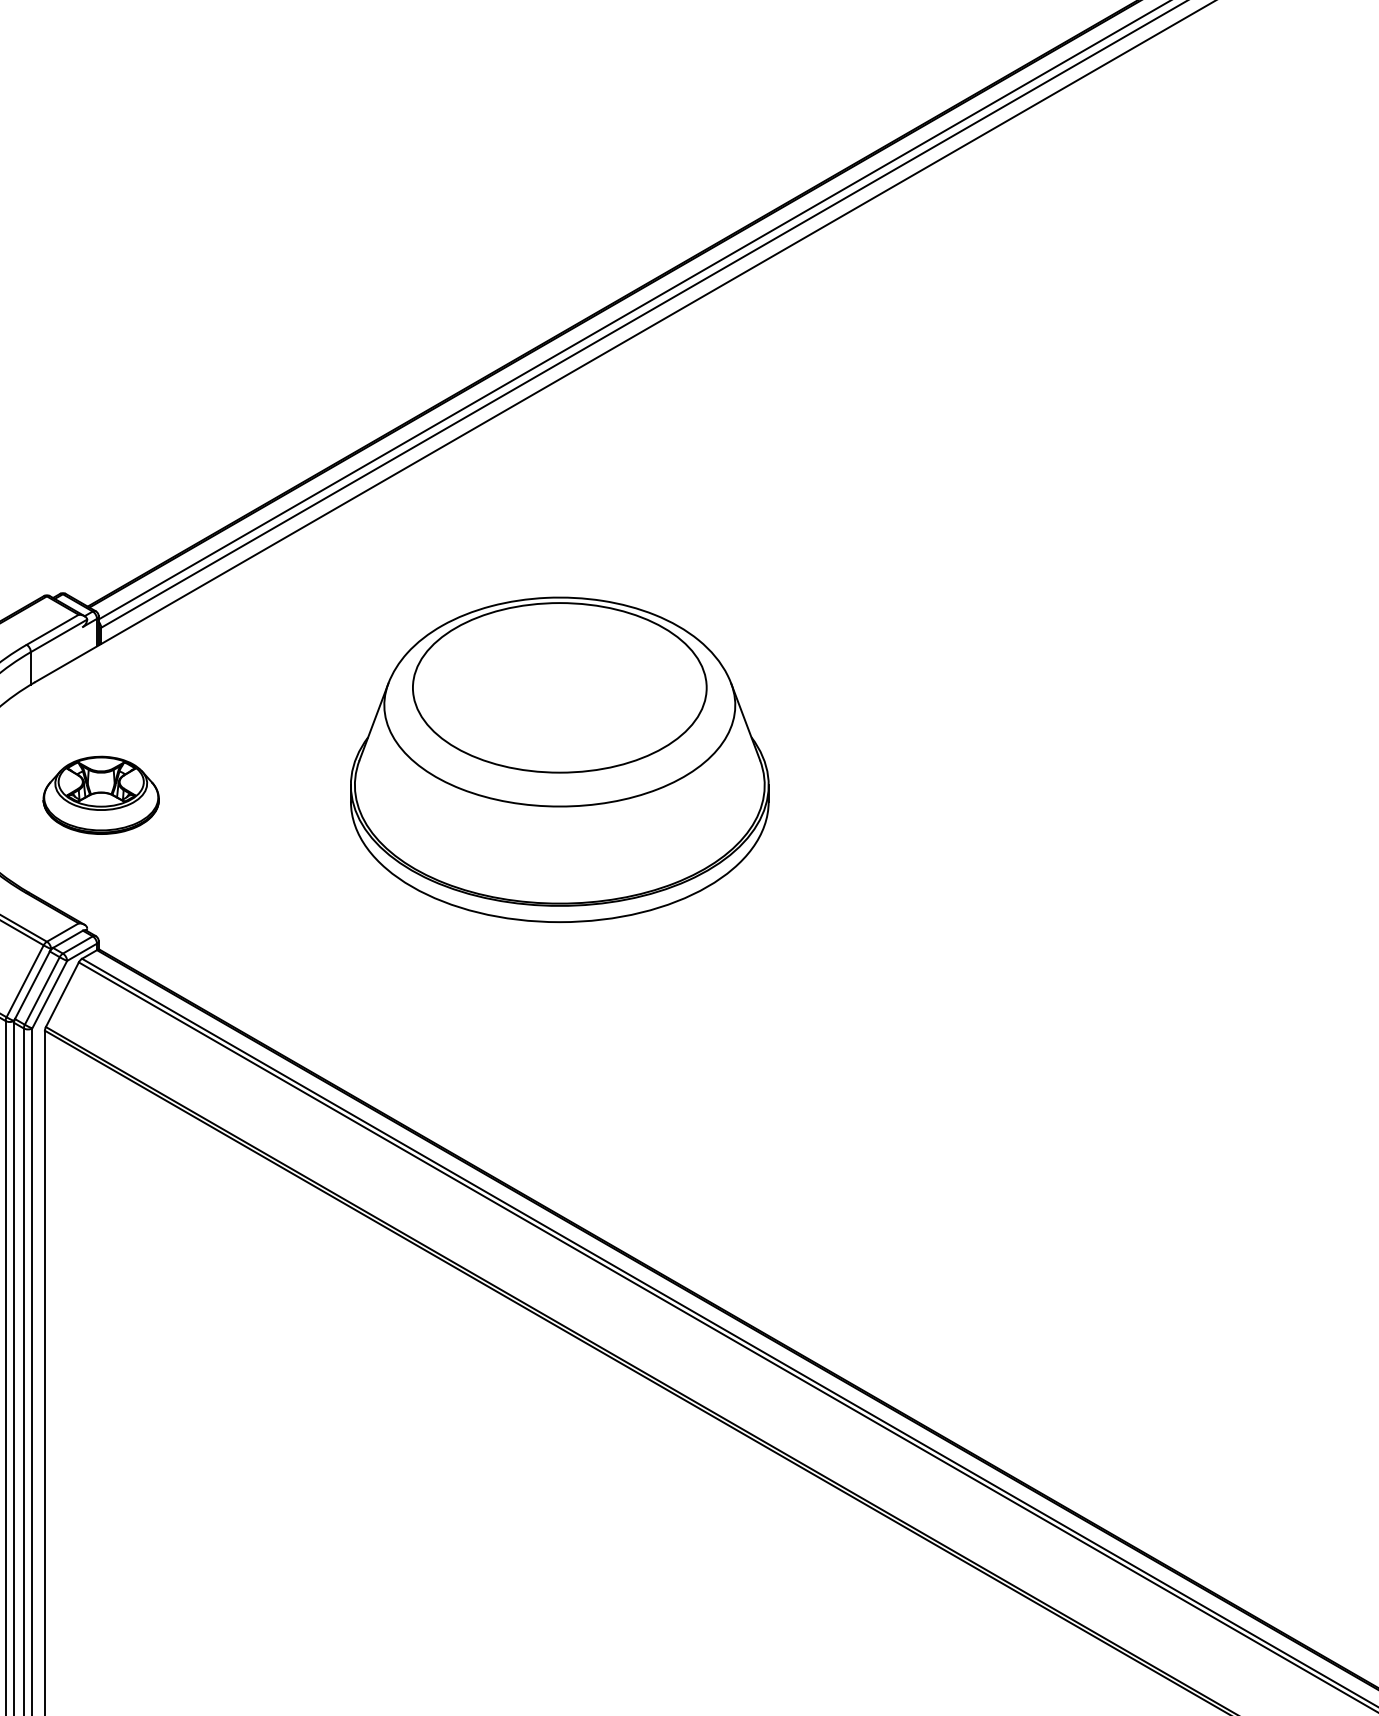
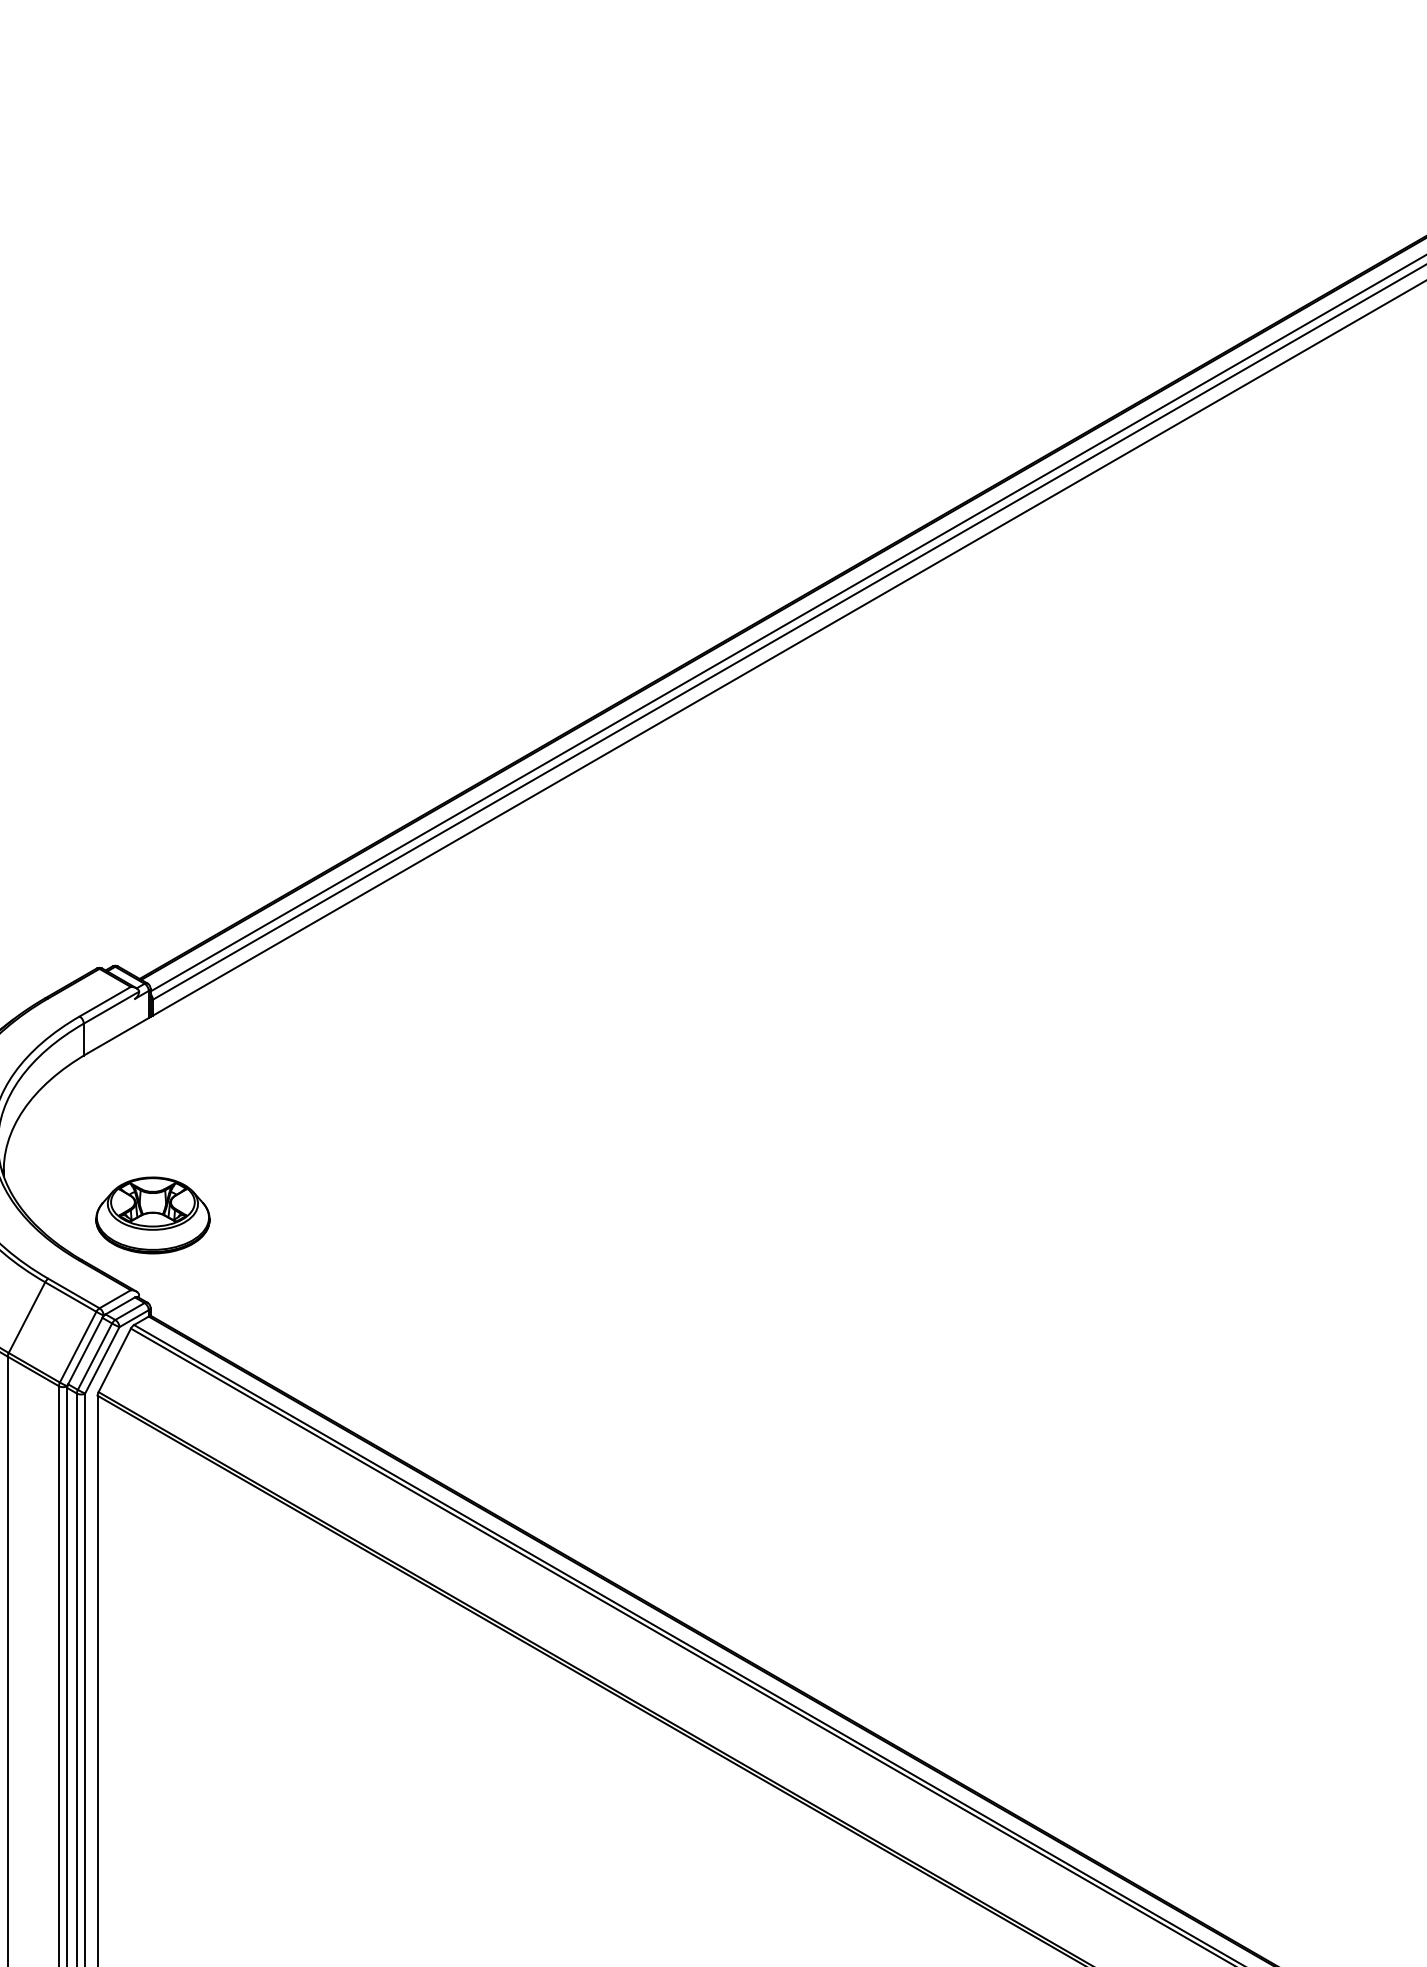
part: (559, 759) -> (603, 1129), removed
part: (100, 795) -> (152, 1215), moved

